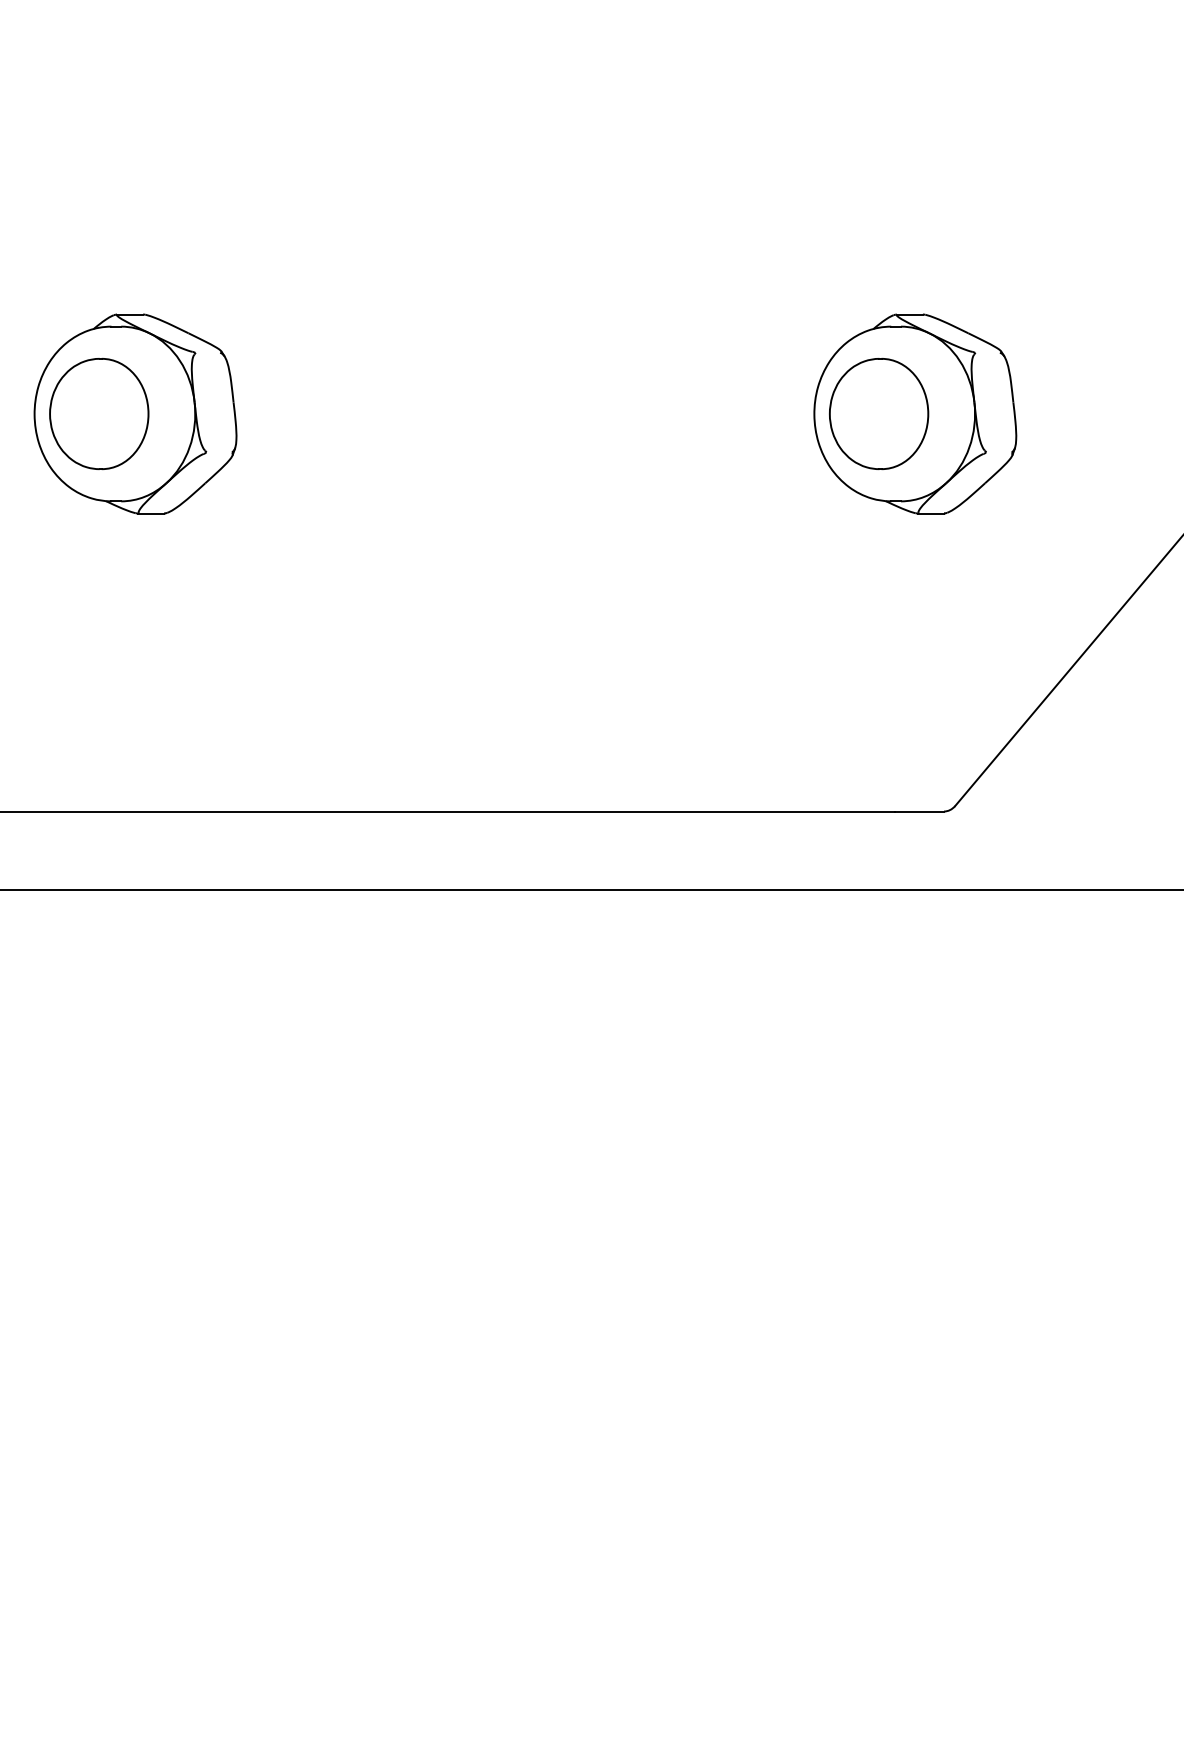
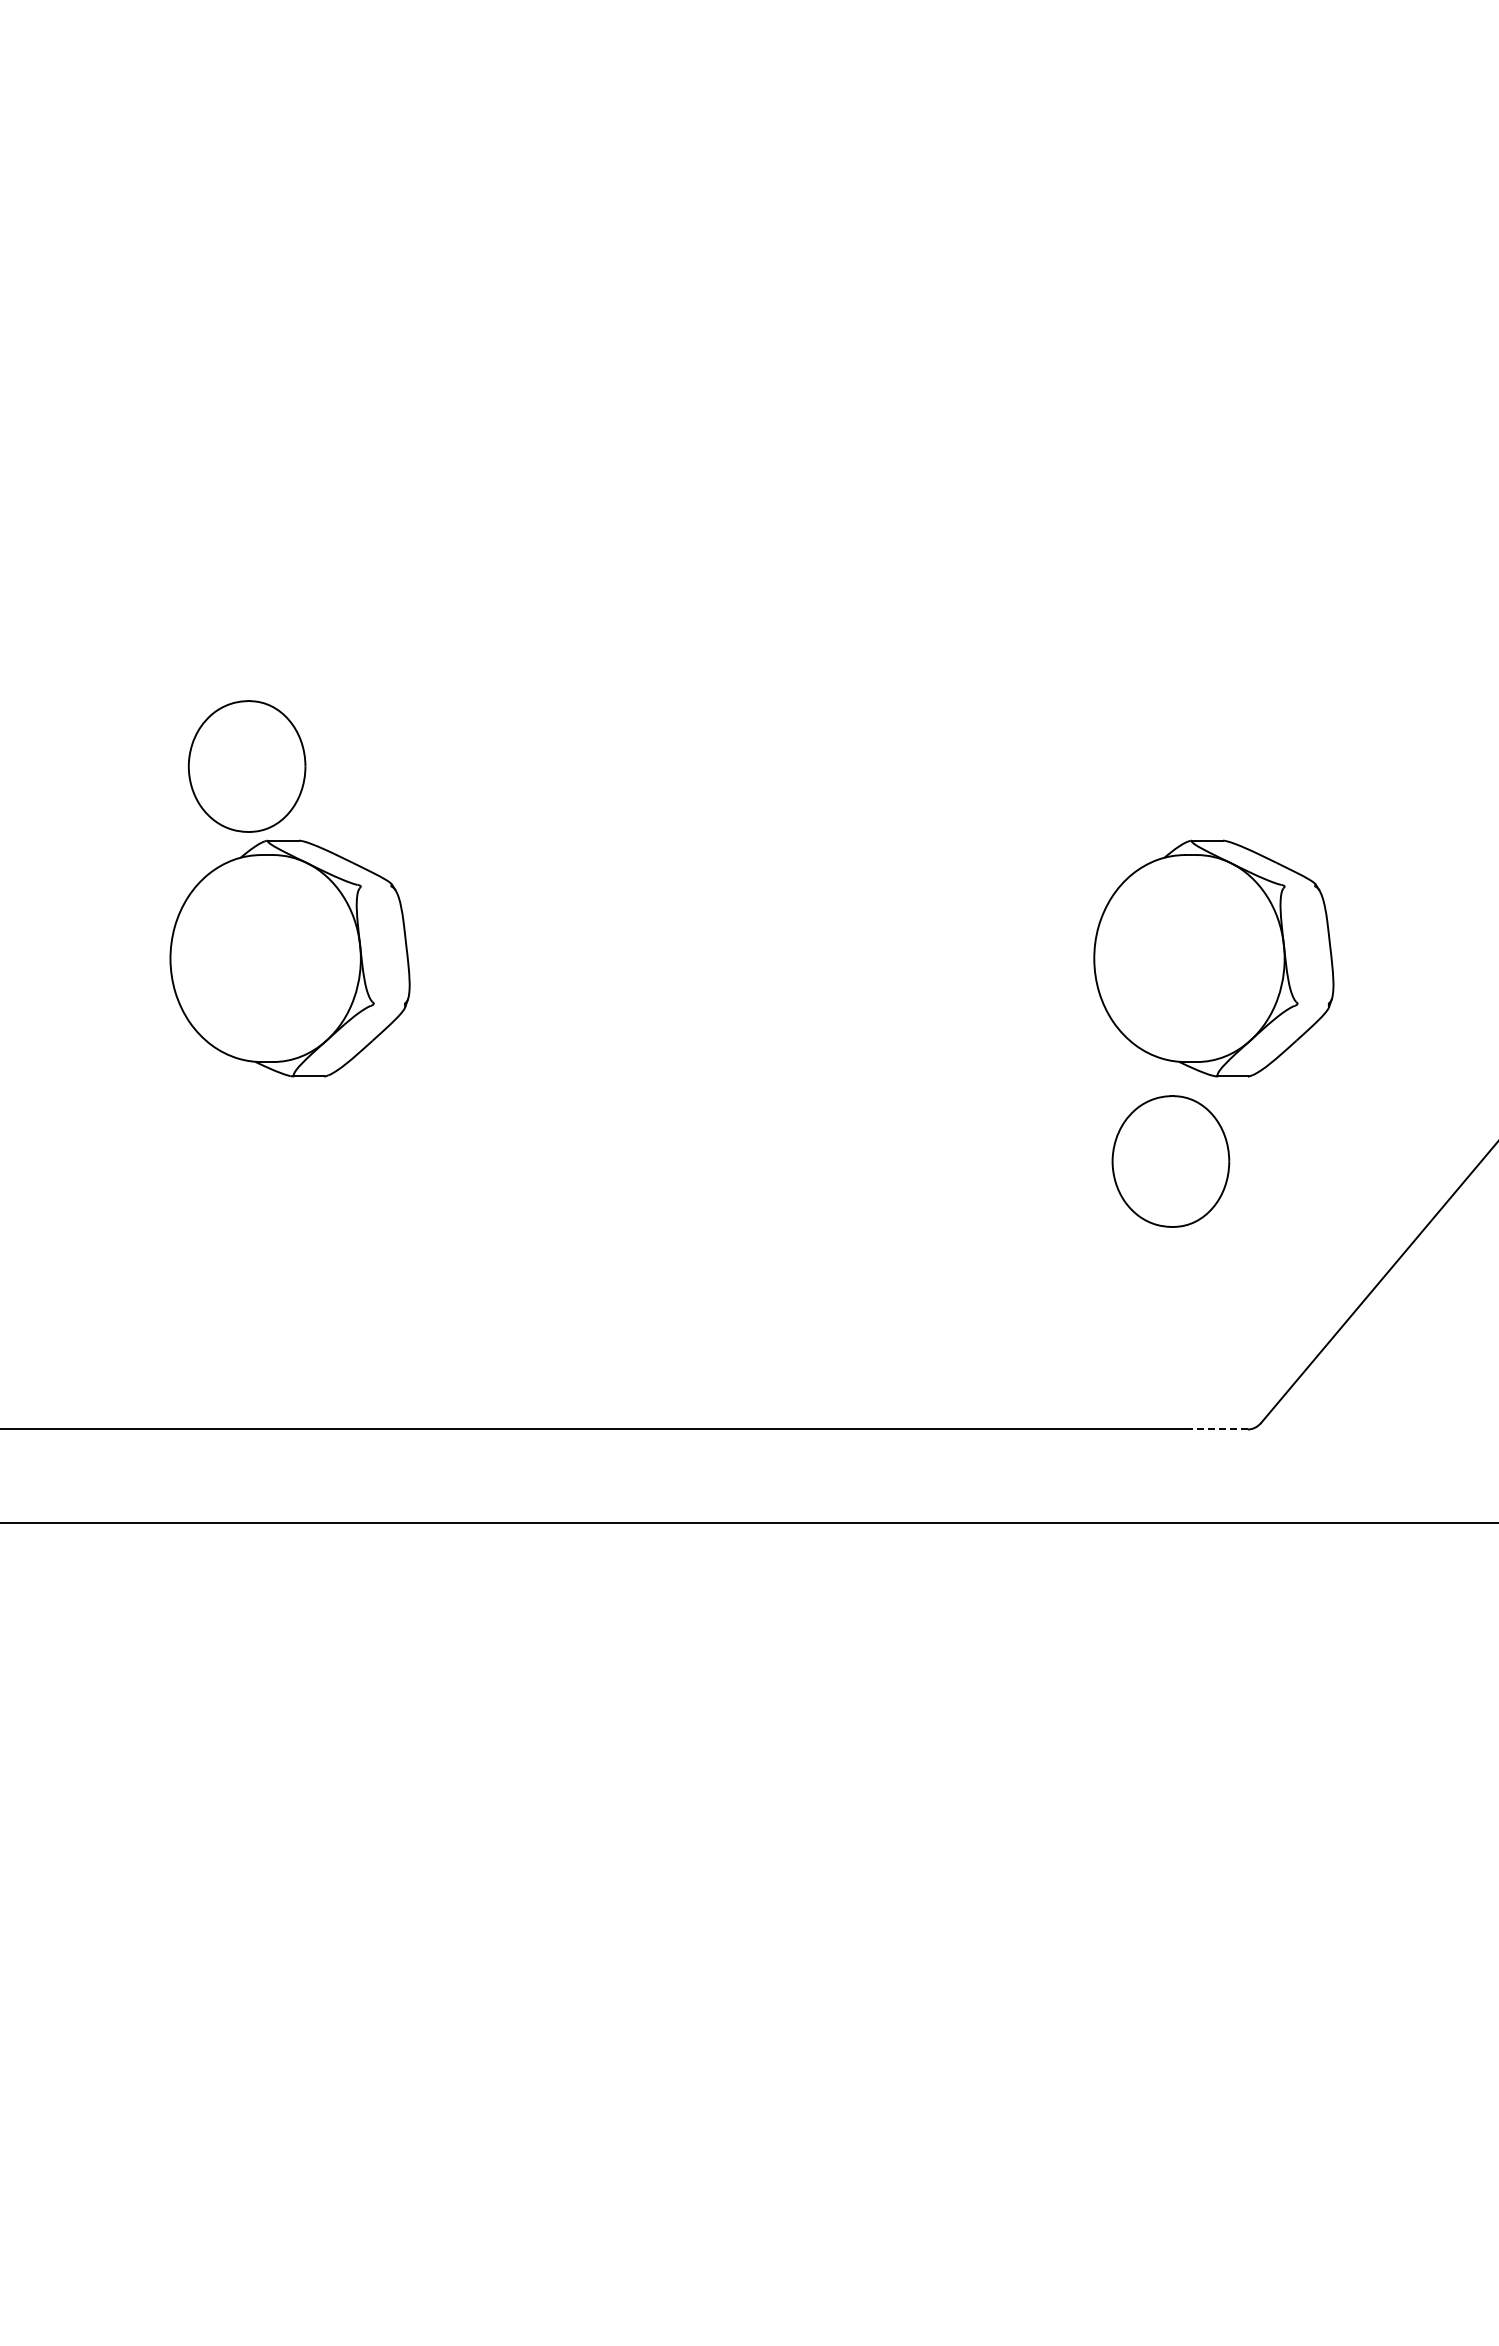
part: (98, 413) -> (246, 766), moved
part: (878, 413) -> (1170, 1161), moved
line: (920, 811) -> (1219, 1429), solid -> dashed

